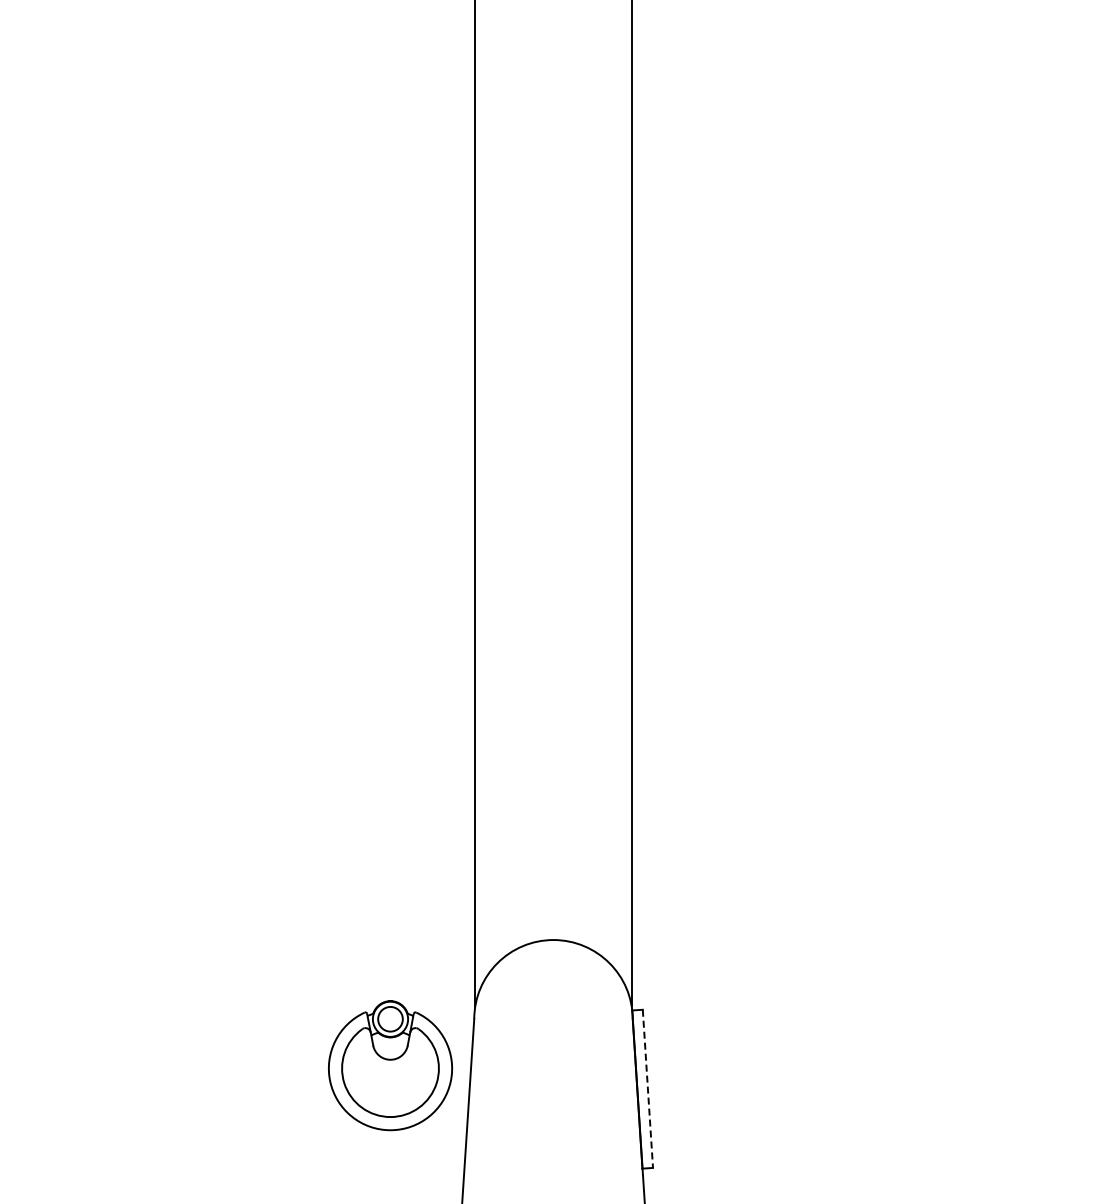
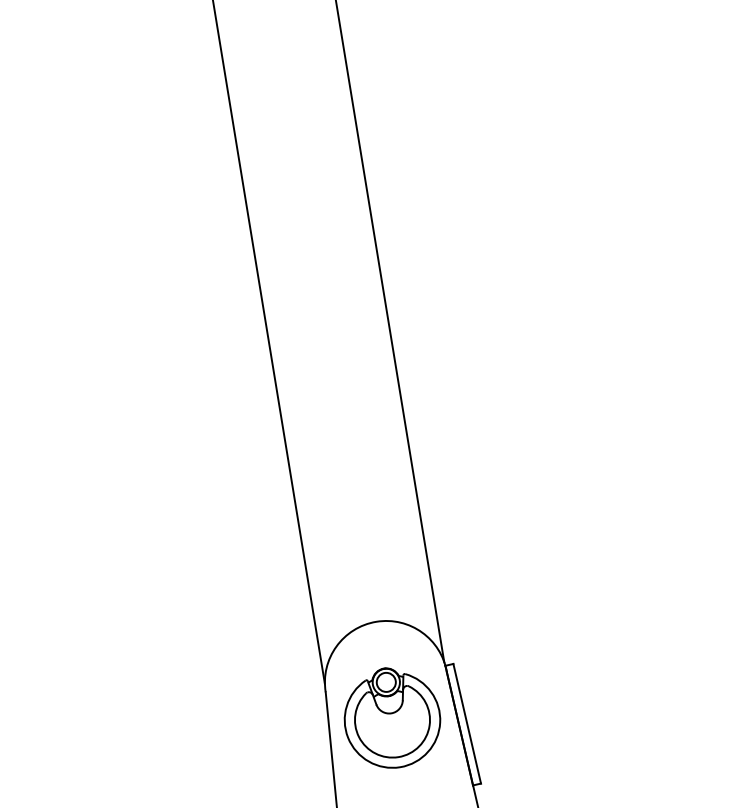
part: (390, 1065) -> (392, 717), moved
line: (647, 1089) -> (466, 724), dashed -> solid

